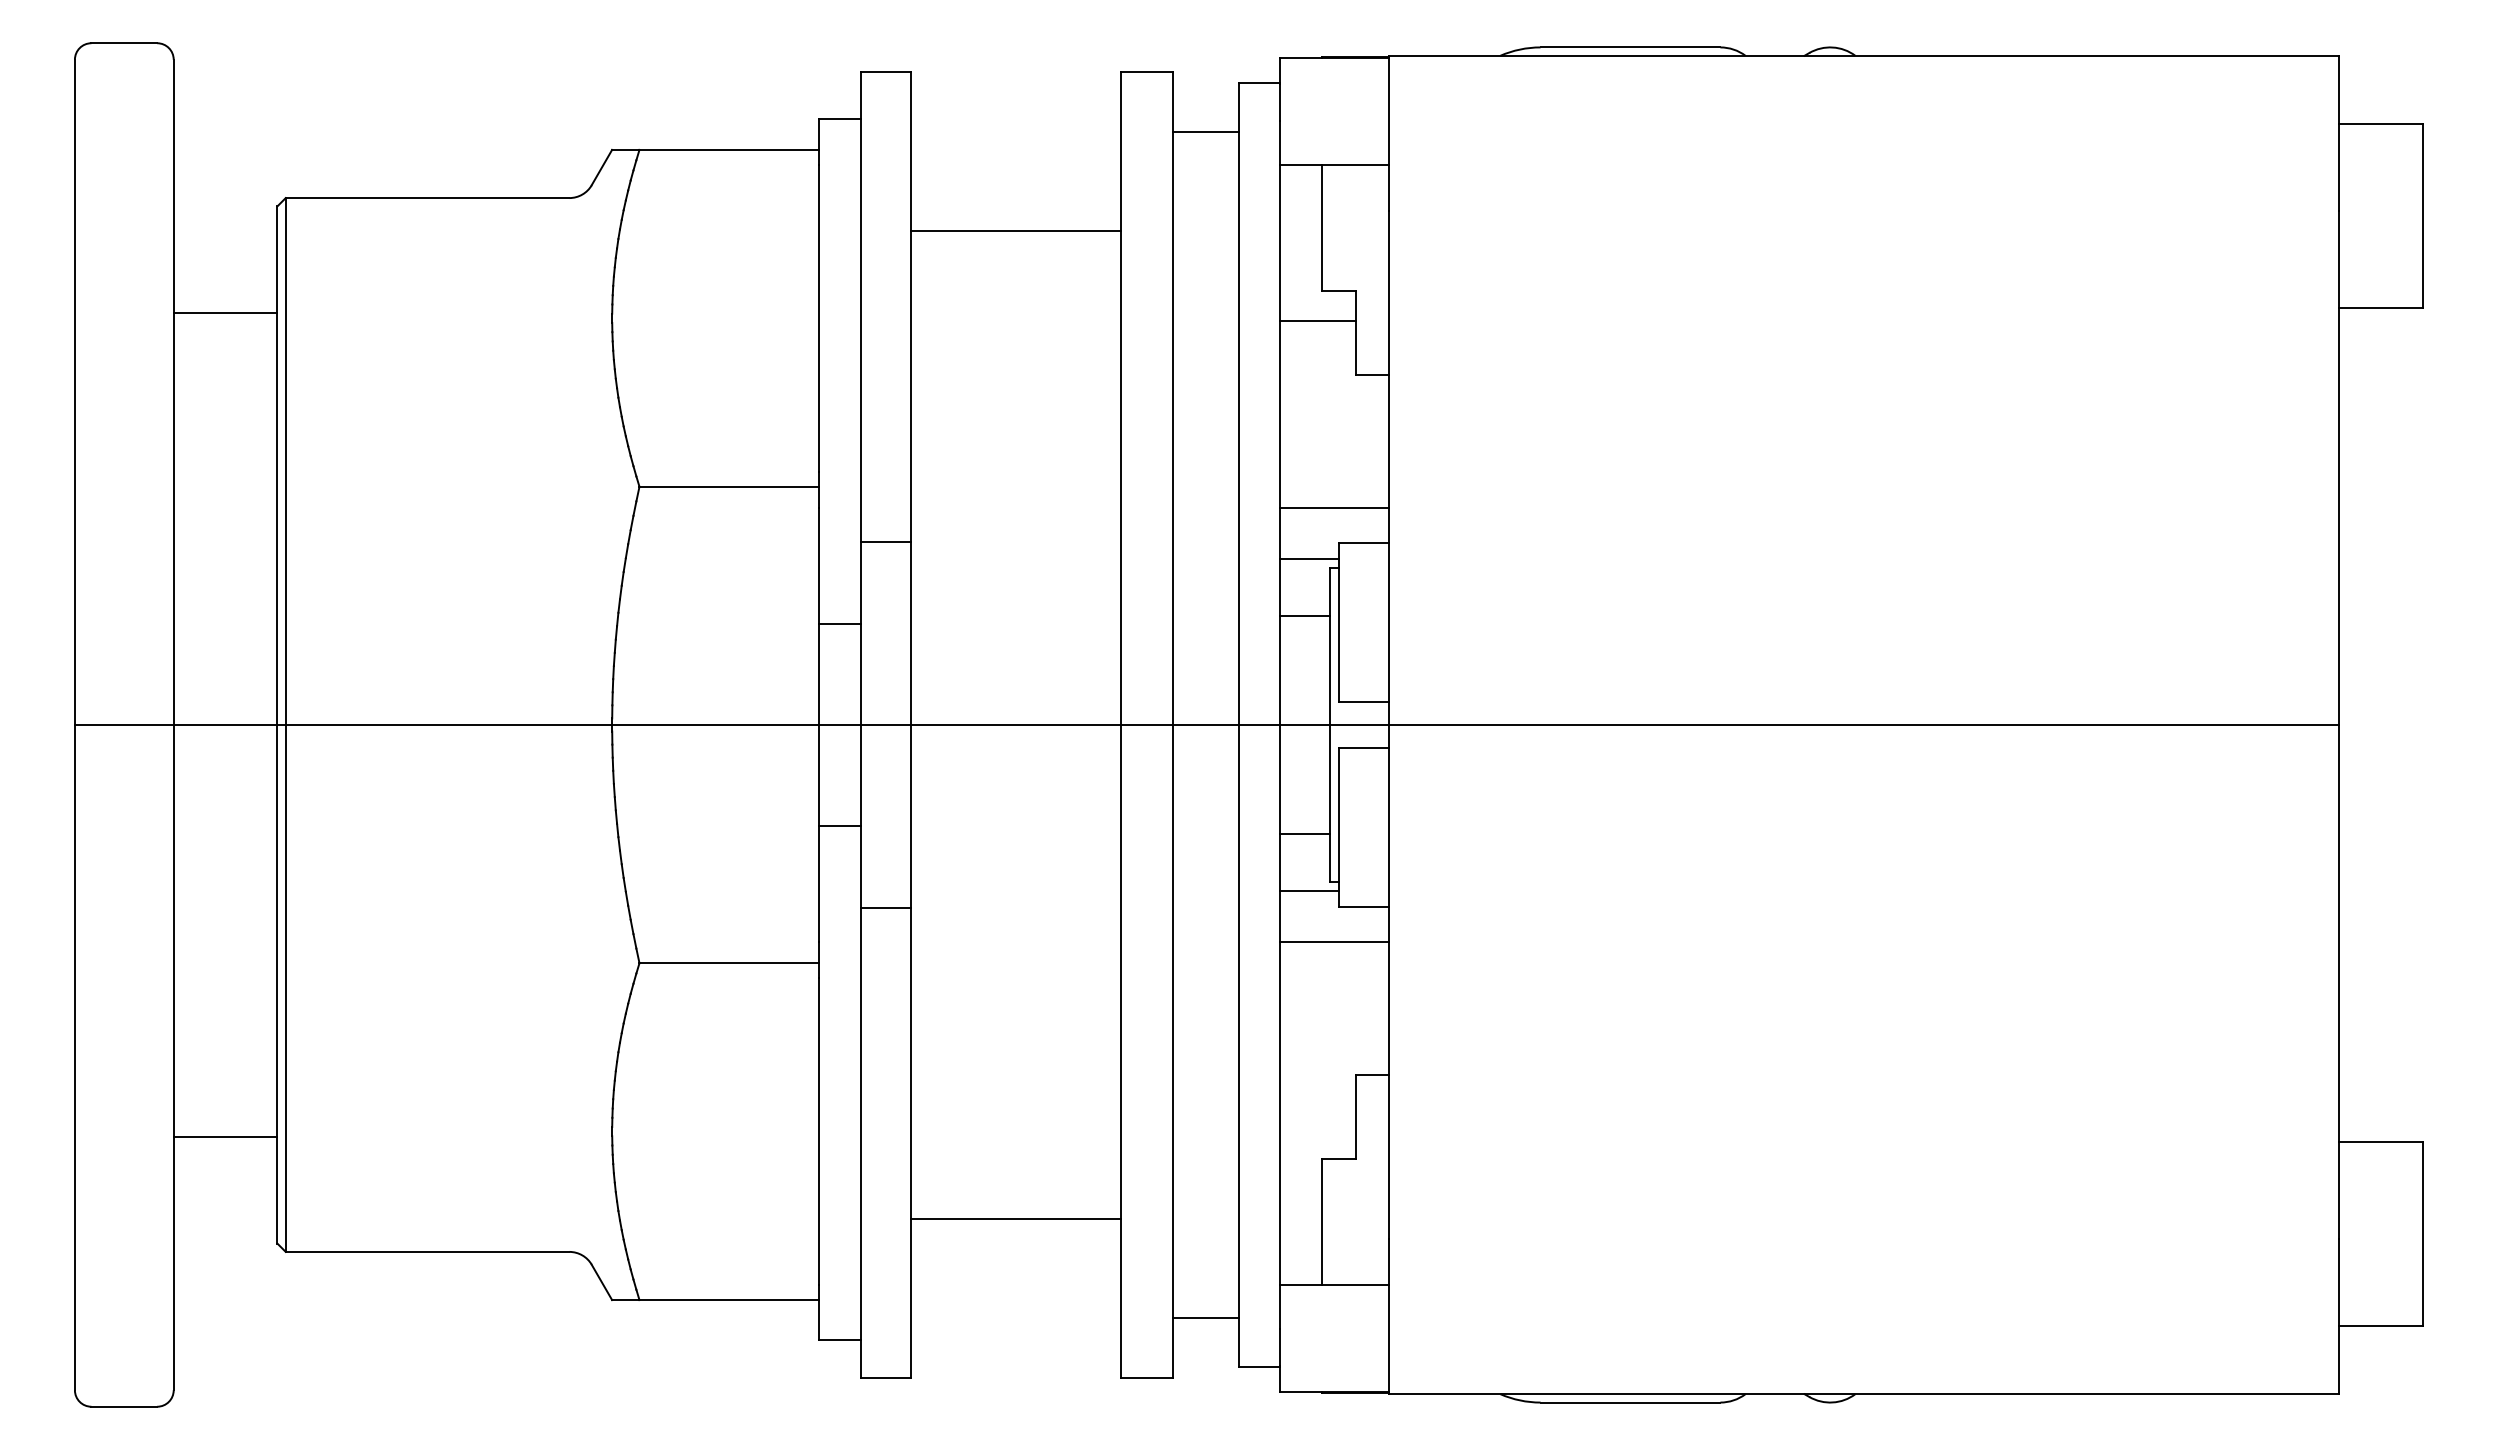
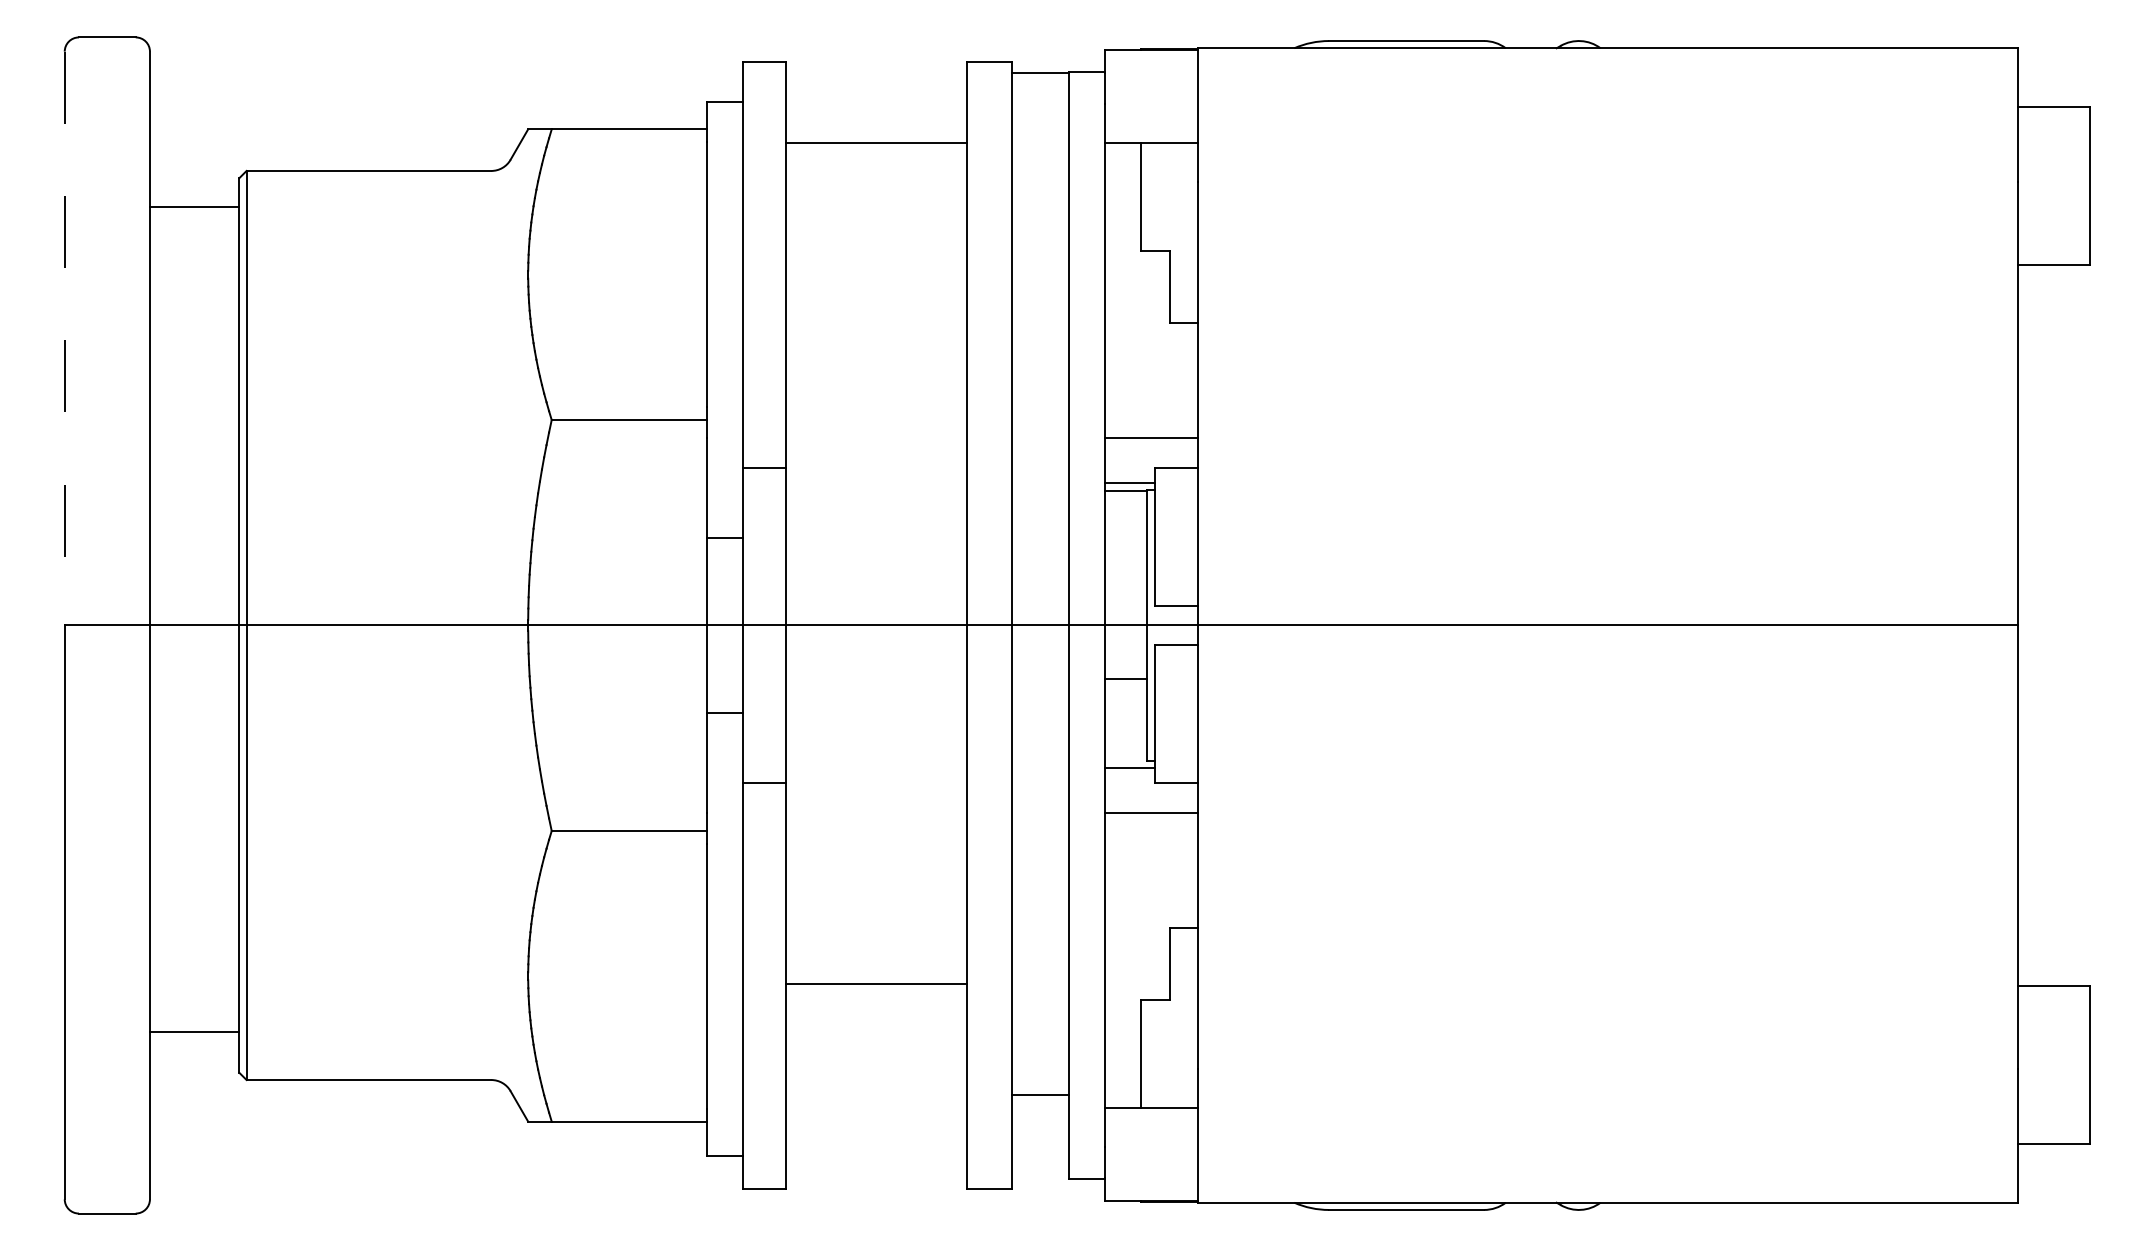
line: (1205, 132) -> (1039, 73), moved
line: (1015, 231) -> (876, 142), moved
line: (225, 313) -> (194, 206), moved
line: (1317, 321) -> (1136, 277), removed
line: (74, 392) -> (64, 338), solid -> dashed
line: (1304, 616) -> (1125, 491), moved
line: (1304, 833) -> (1125, 678), moved
line: (225, 1136) -> (194, 1032), moved
line: (1015, 1218) -> (876, 983), moved
line: (1205, 1317) -> (1039, 1094), moved

